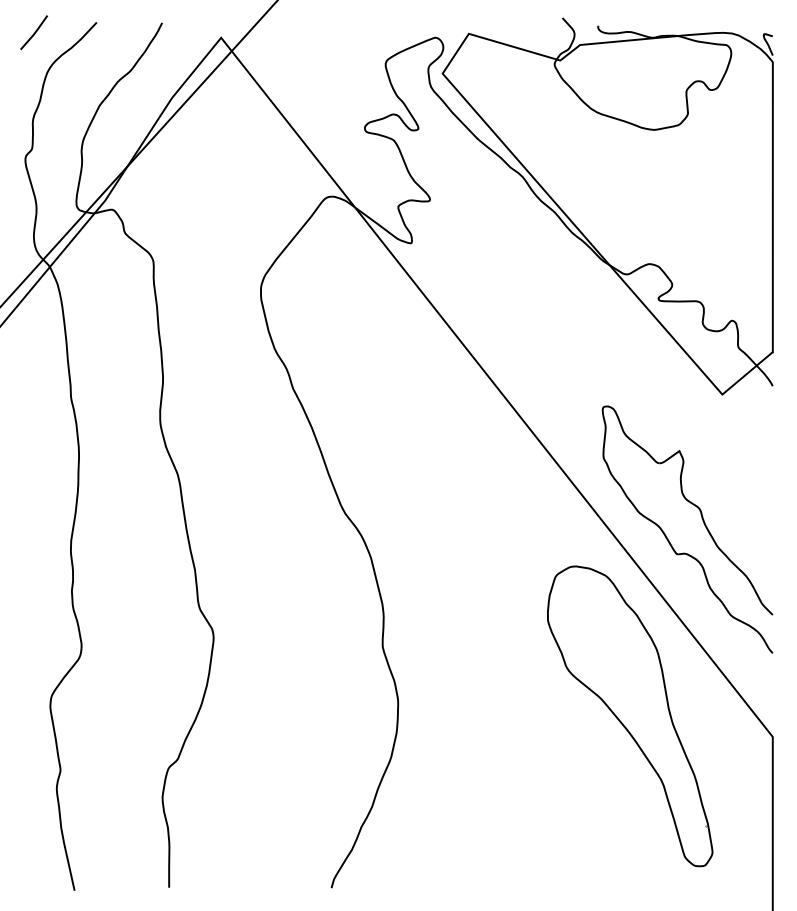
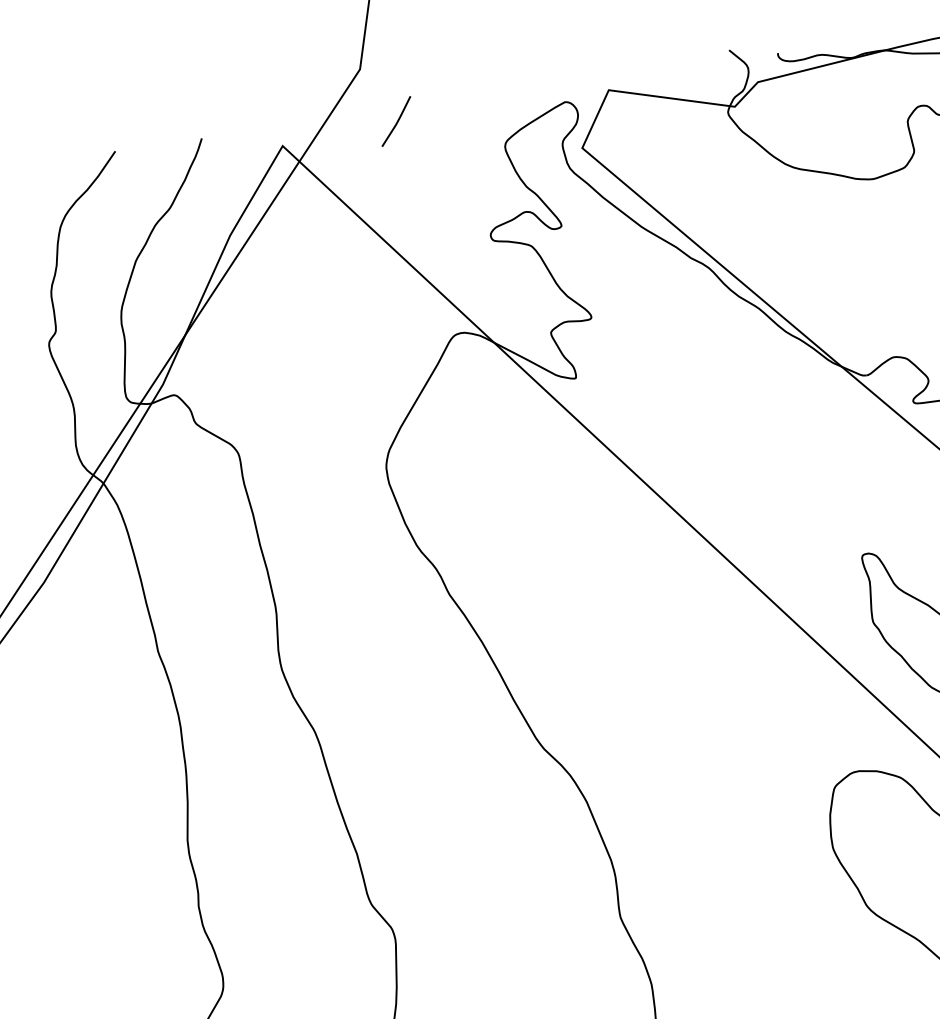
line: (34, 32) -> (396, 121), moved

